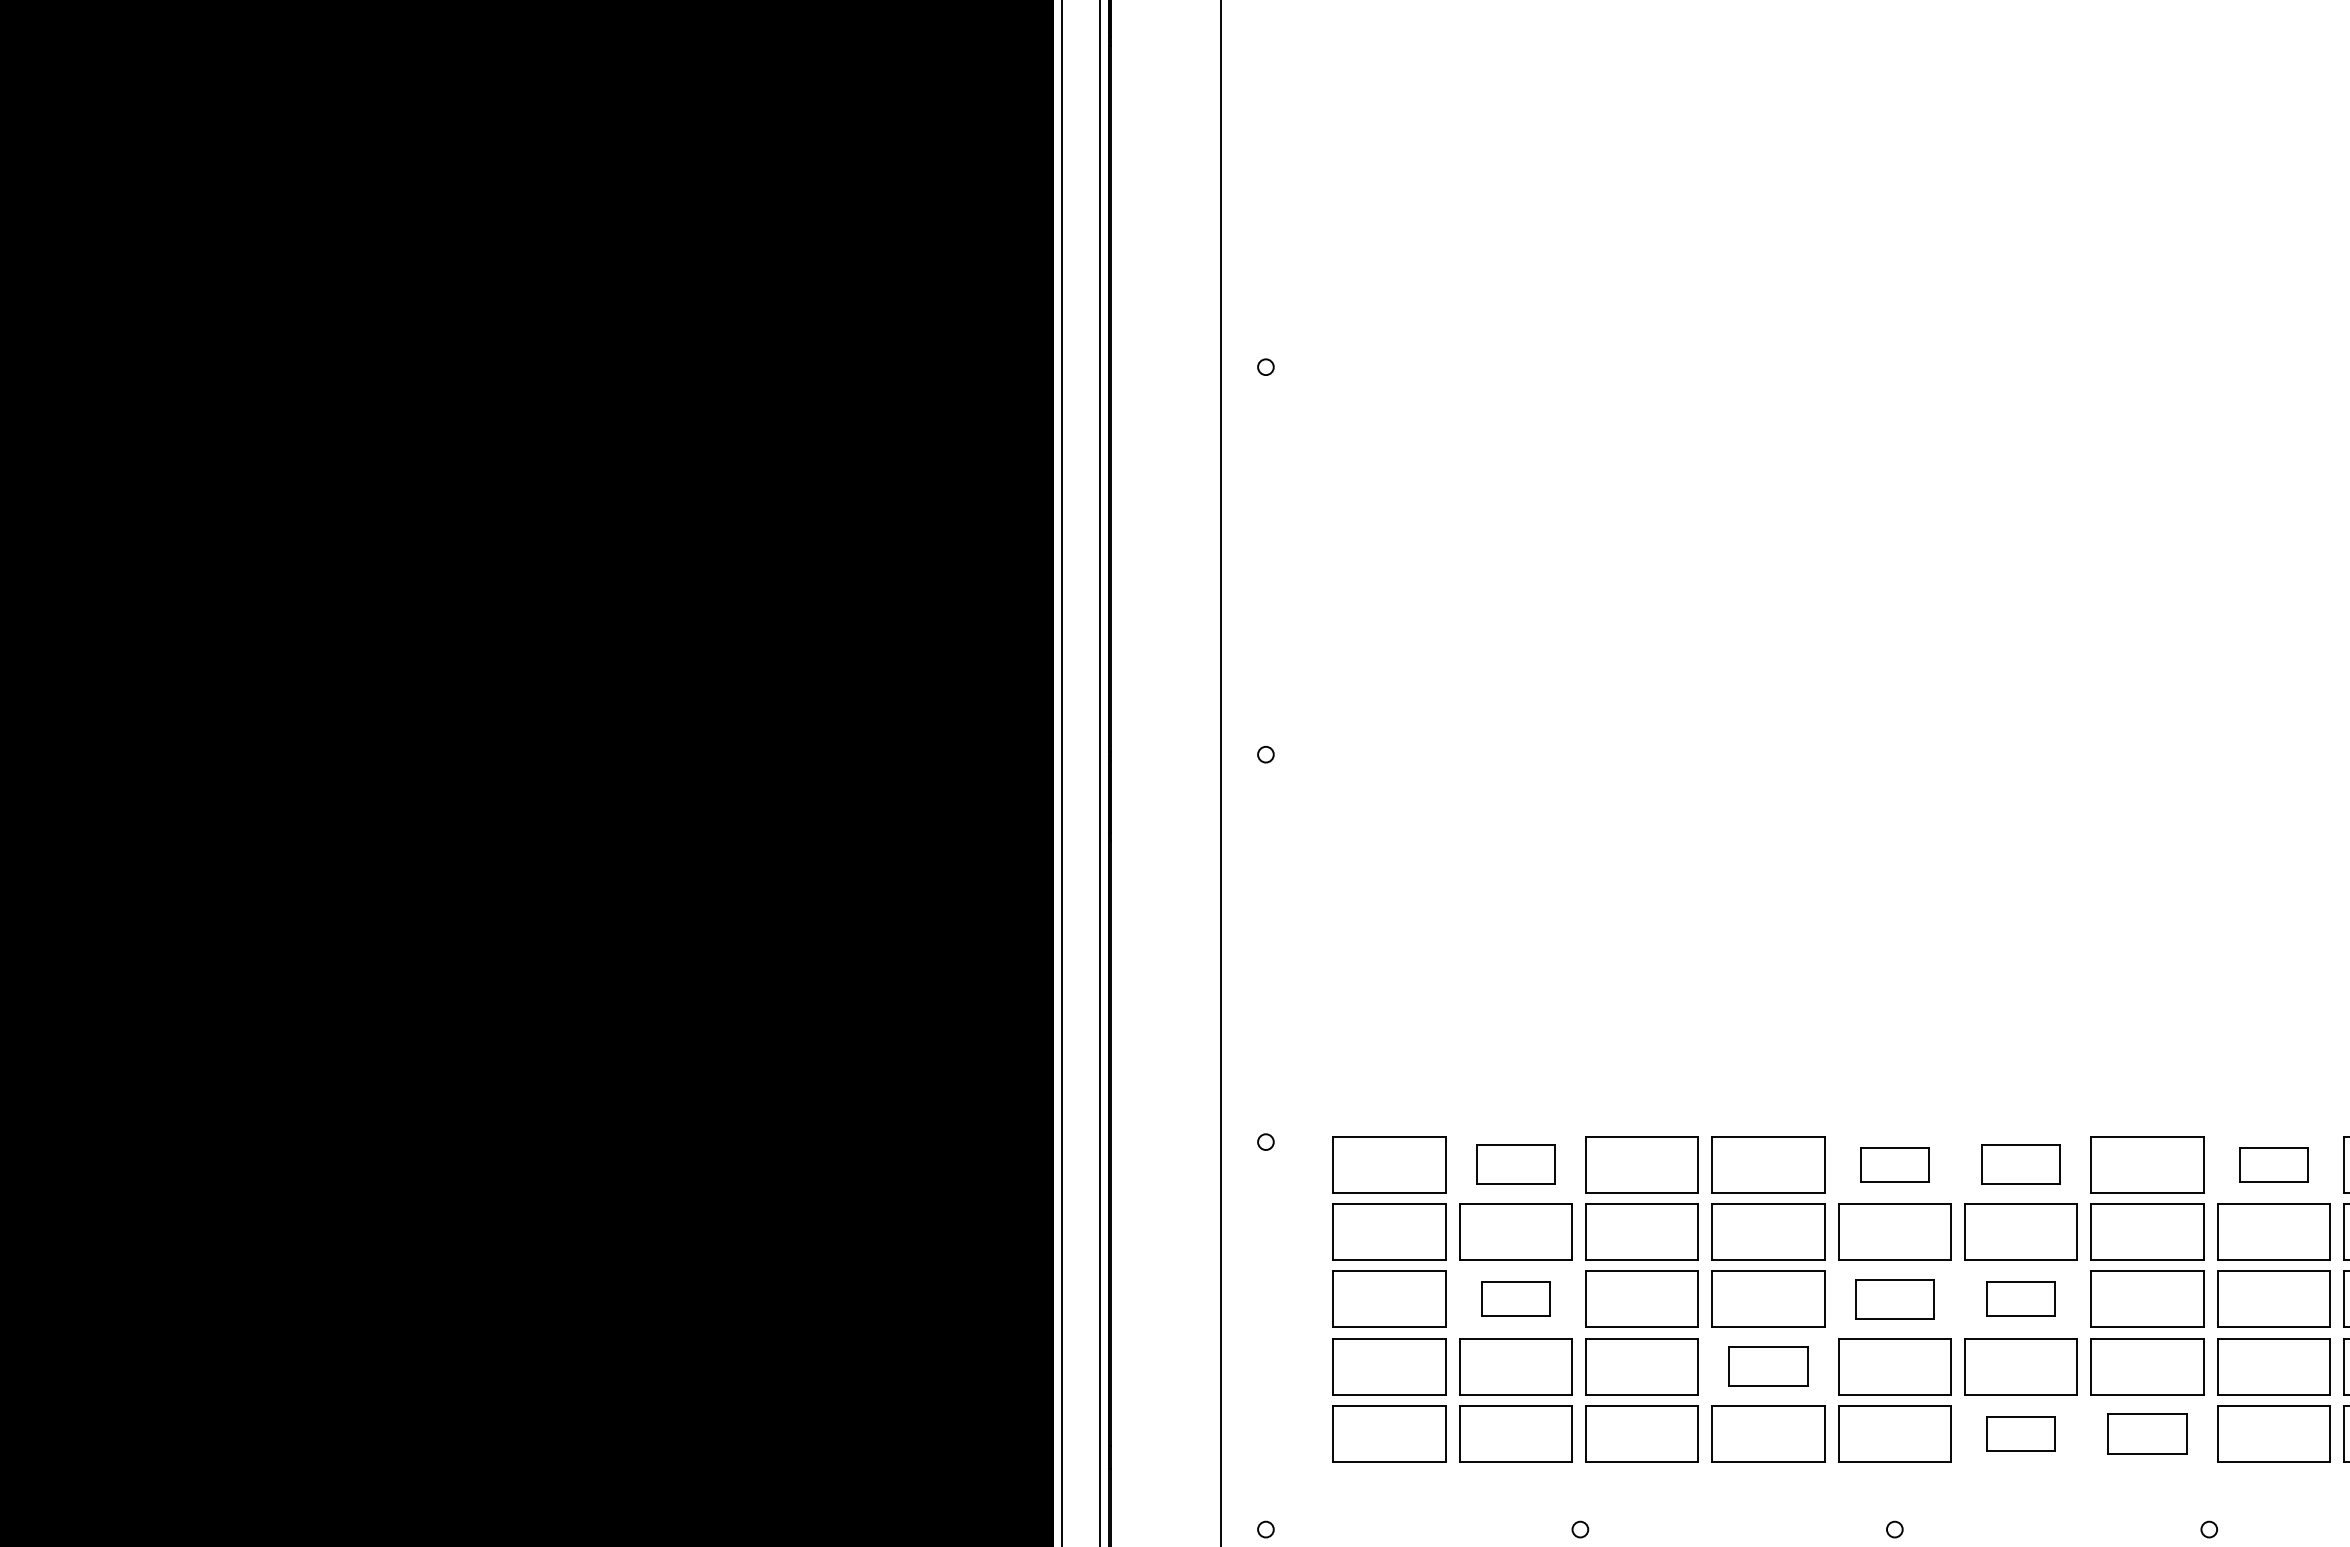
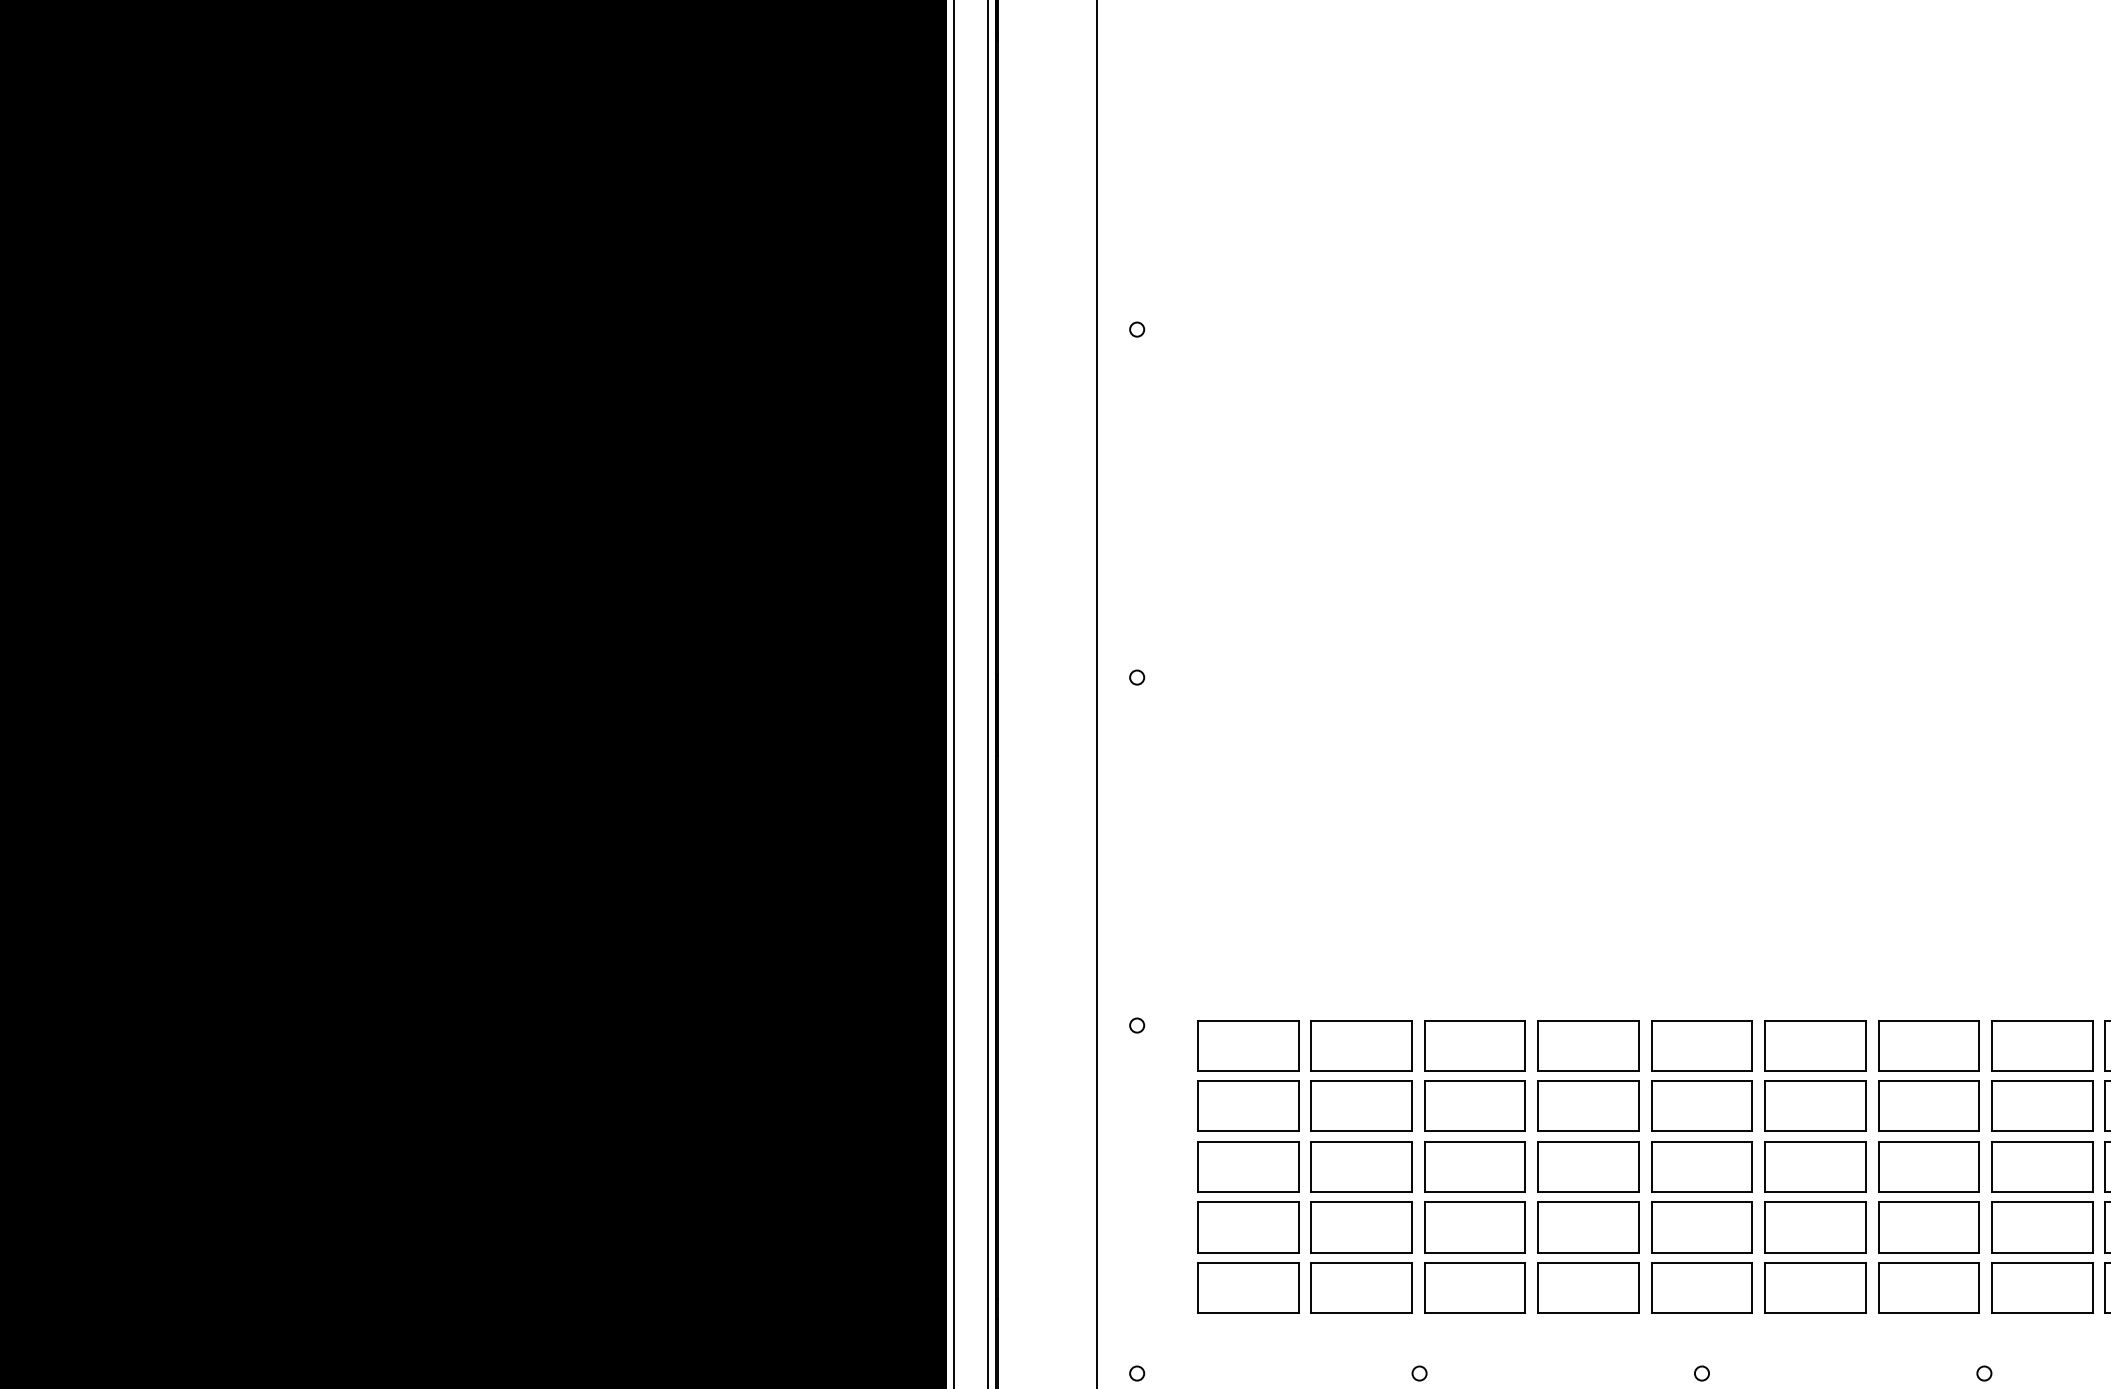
part: (1515, 1164) -> (1361, 1045), size x1.43
part: (1894, 1164) -> (1701, 1045), size x1.67
part: (2020, 1164) -> (1814, 1045), size x1.43
part: (2273, 1164) -> (2042, 1045), size x1.67
part: (1515, 1298) -> (1361, 1166), size x1.67
part: (1894, 1298) -> (1701, 1166), size x1.43
part: (2020, 1298) -> (1814, 1166), size x1.67
part: (1768, 1366) -> (1588, 1227), size x1.43
part: (2020, 1433) -> (1814, 1287), size x1.67
part: (2147, 1433) -> (1928, 1287), size x1.43

